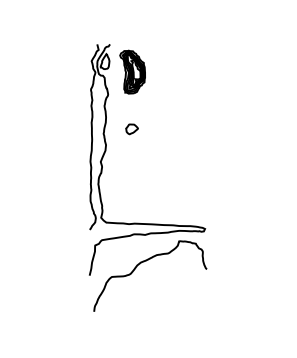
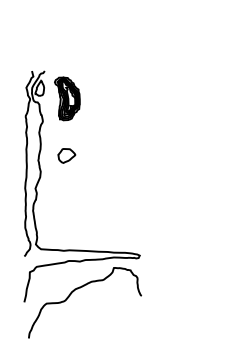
part: (131, 129) -> (66, 156), size x1.43

